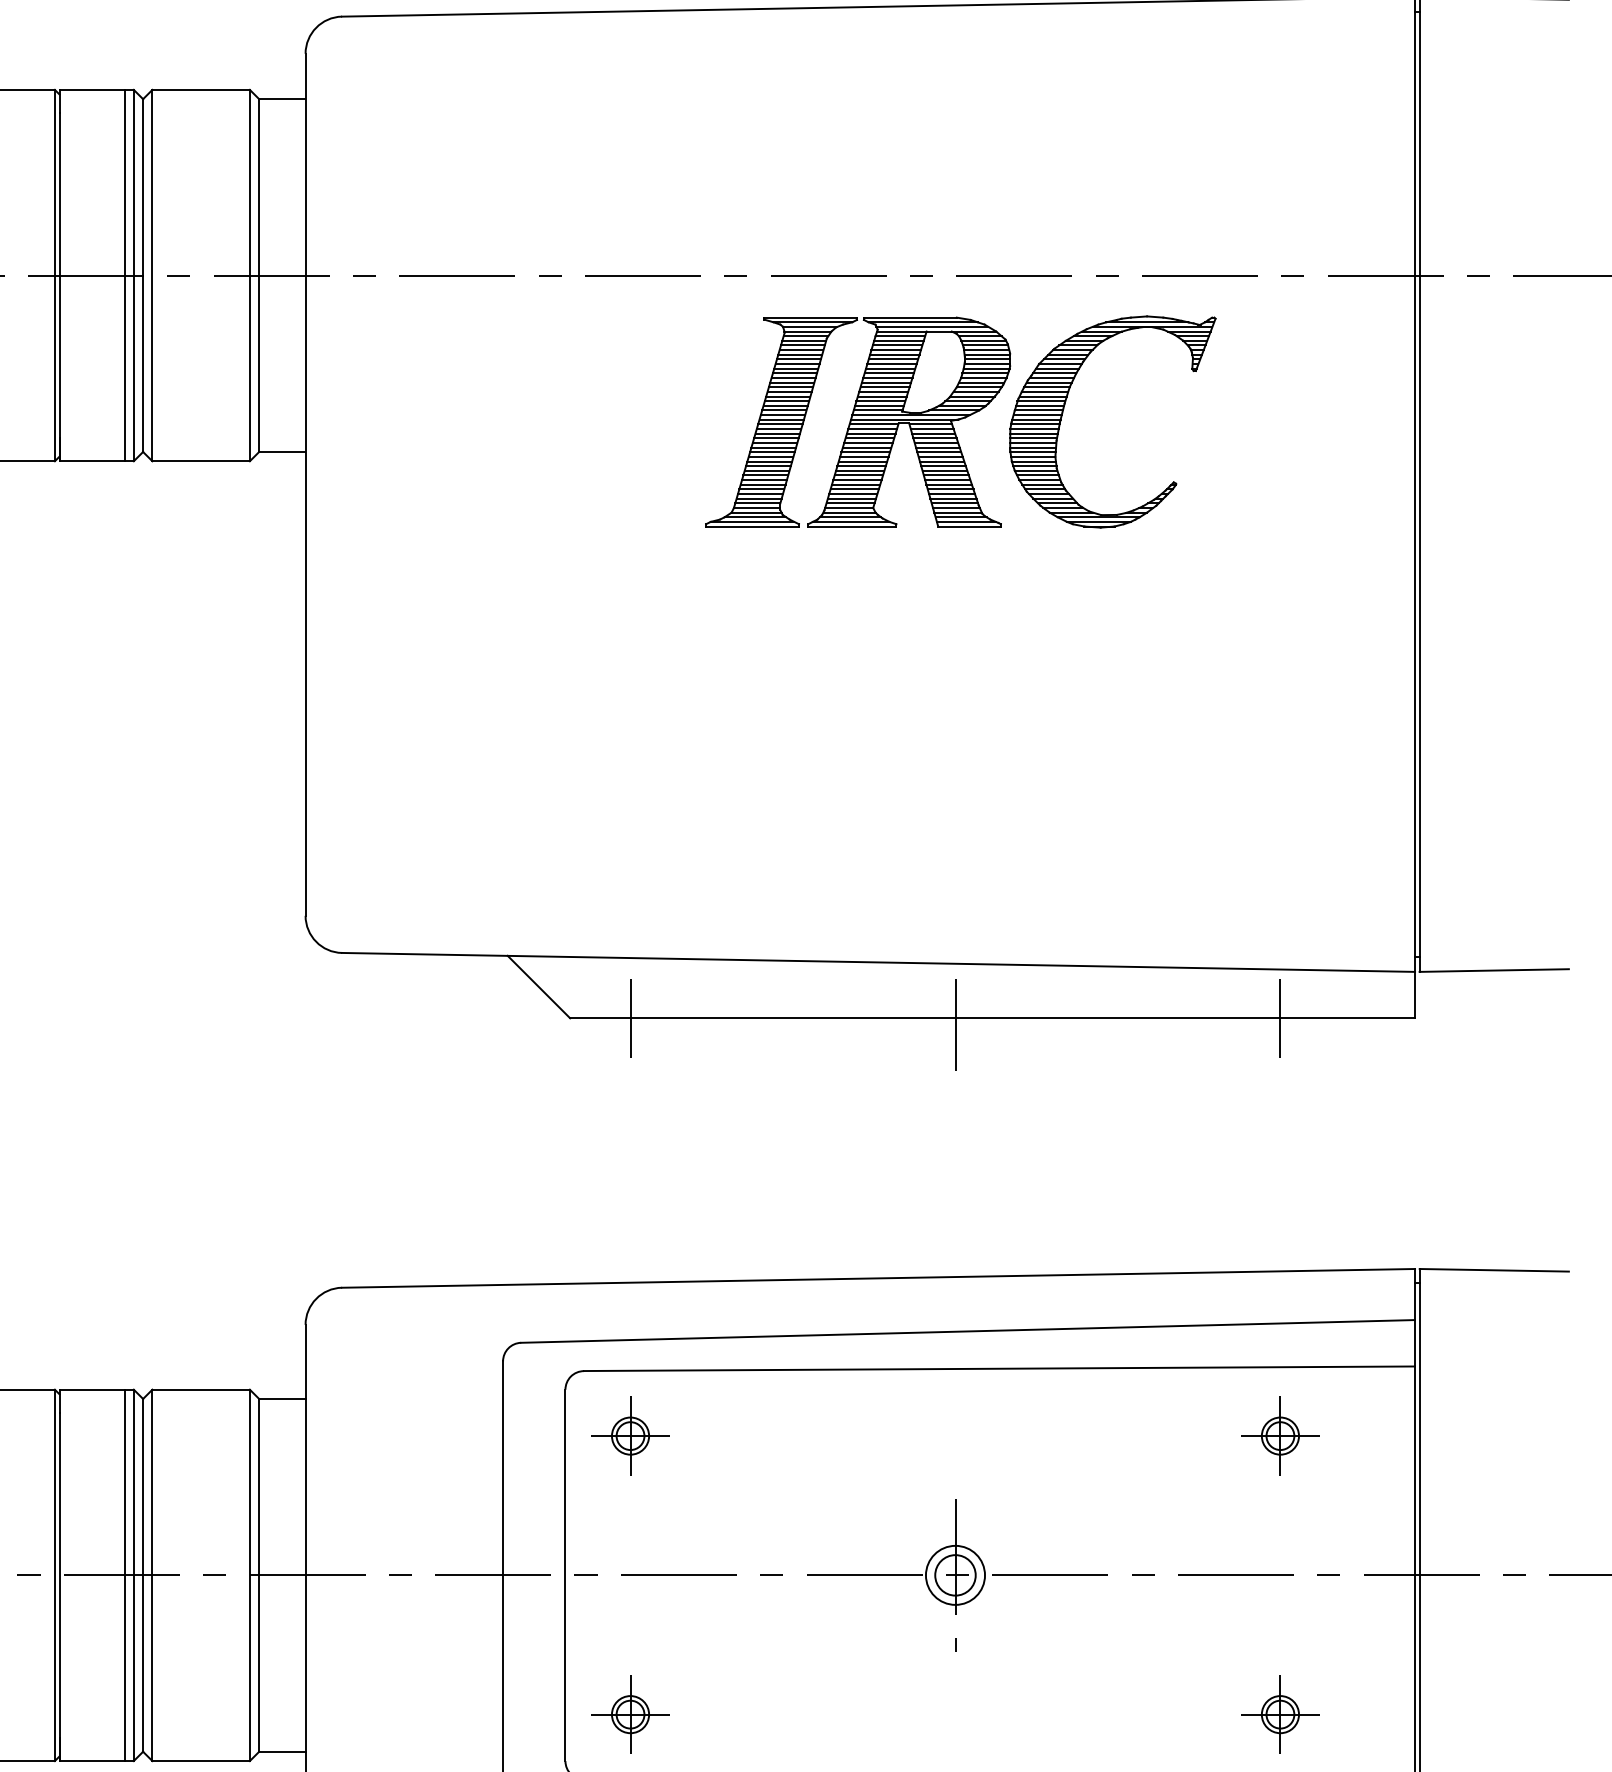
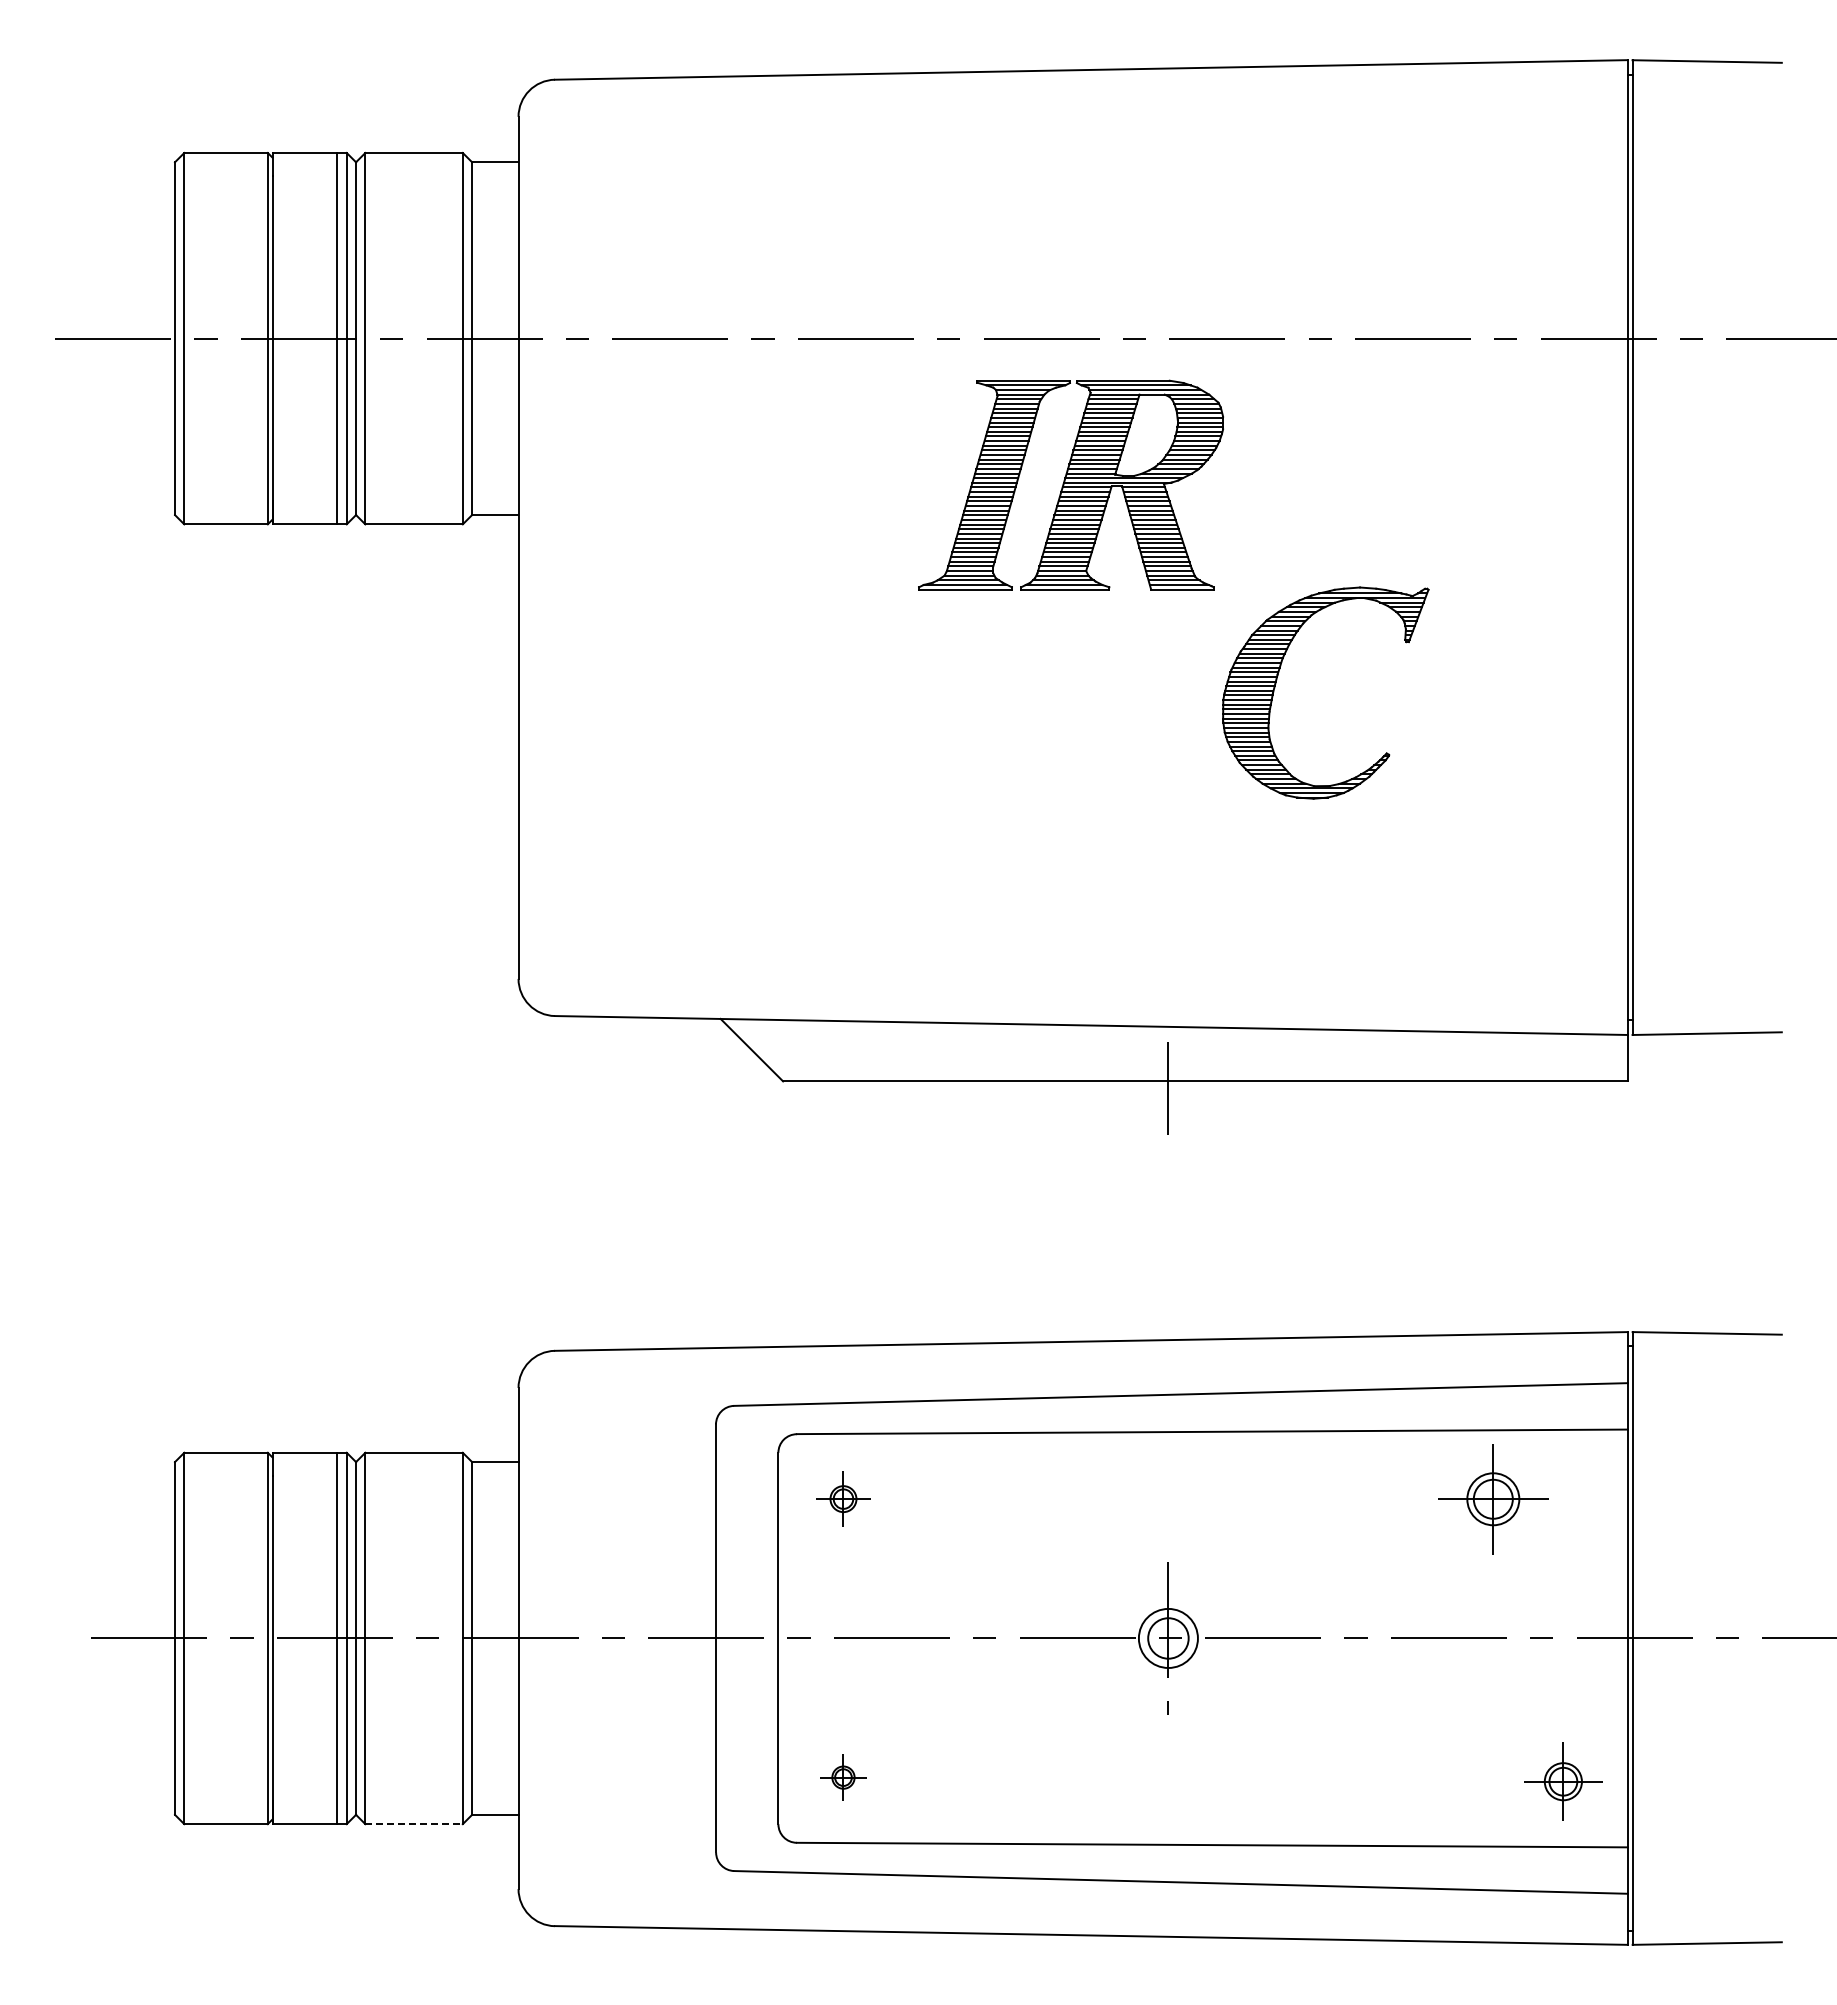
part: (1064, 409) -> (1277, 680), moved
line: (630, 1018) -> (843, 1081), removed
line: (1280, 1018) -> (1493, 1081), removed
part: (630, 1435) -> (843, 1498), size x0.7
part: (1280, 1435) -> (1493, 1498), size x1.4
part: (630, 1714) -> (843, 1777), size x0.6
part: (1280, 1714) -> (1563, 1781), moved
line: (201, 1761) -> (414, 1824), solid -> dashed

